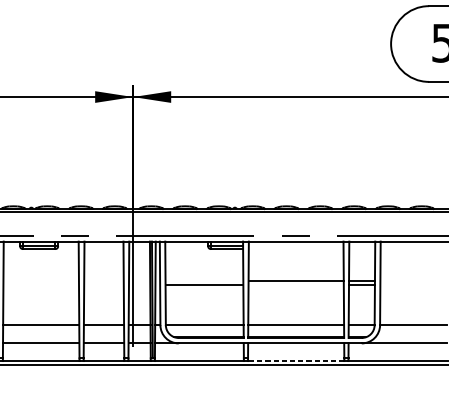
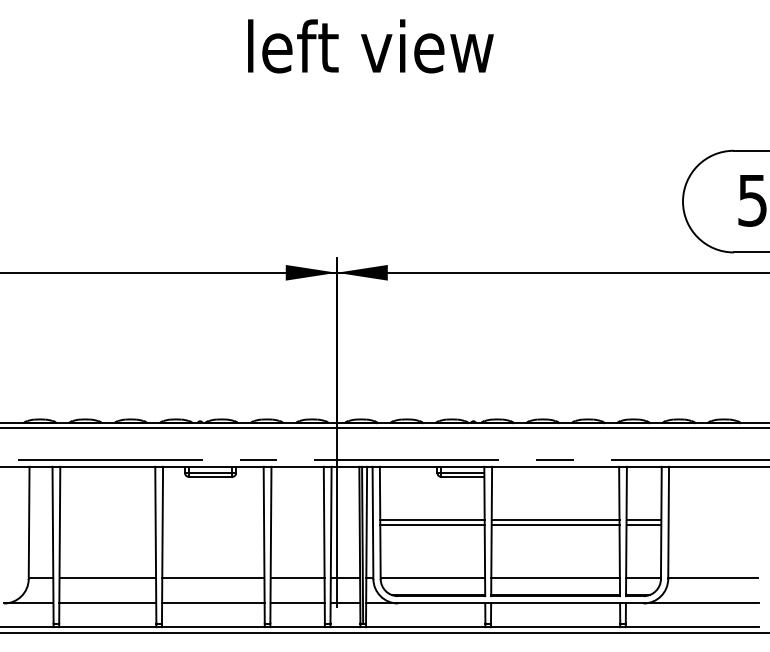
line: (204, 280) -> (432, 519), added
line: (296, 285) -> (555, 525), added
line: (296, 361) -> (555, 627), dashed -> solid

